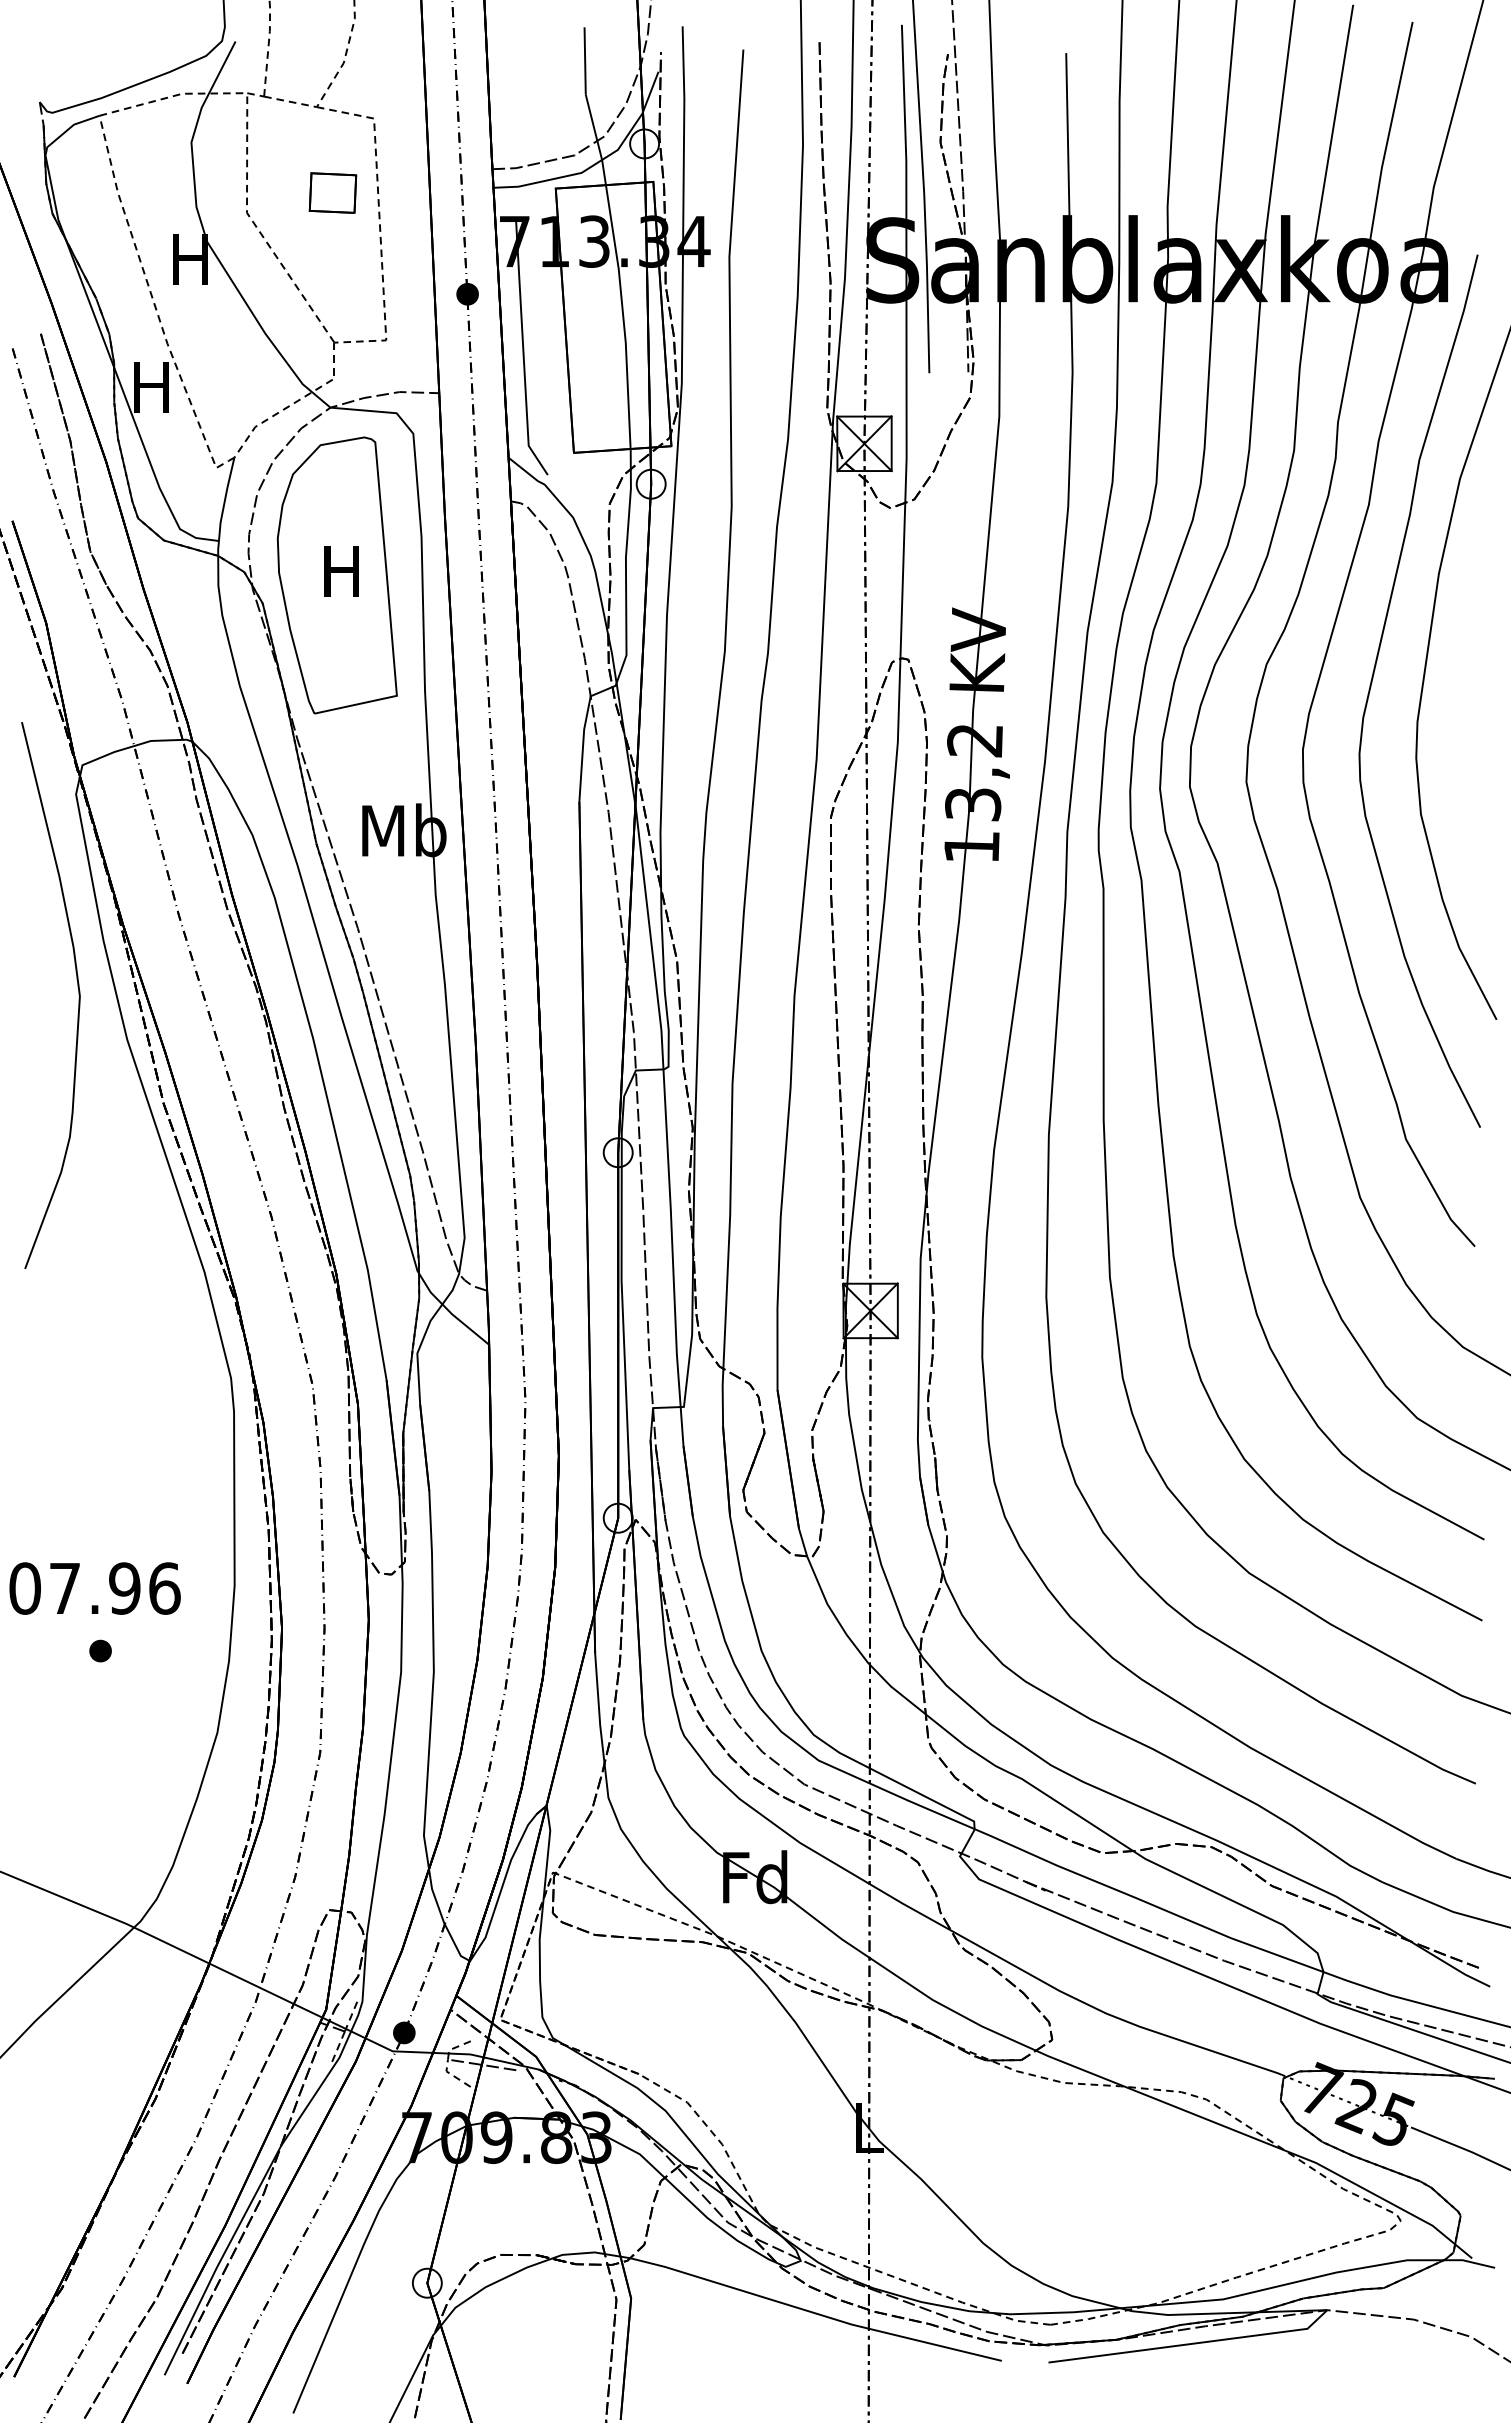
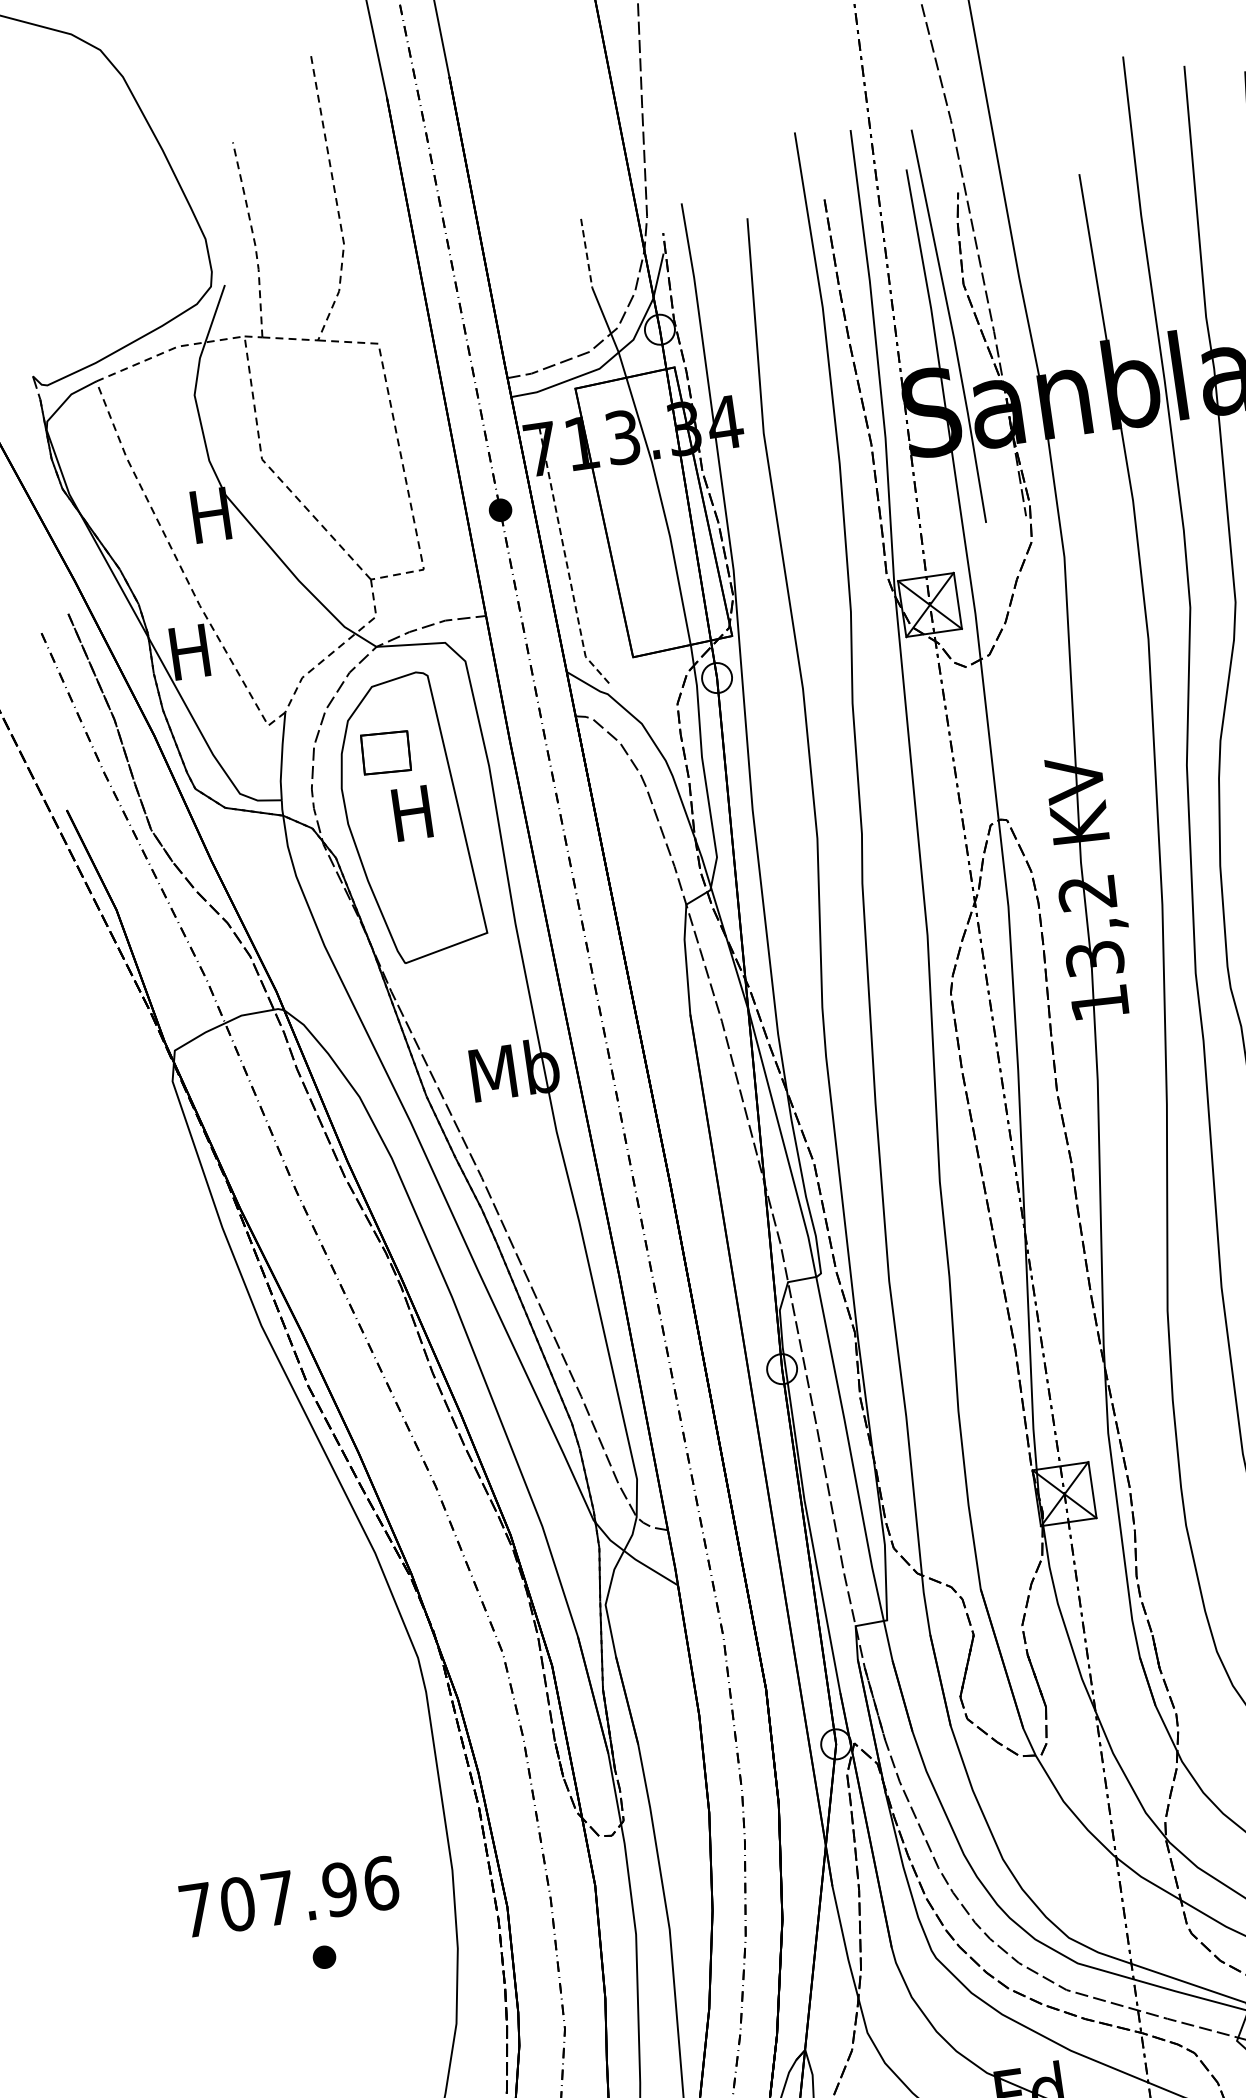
line: (585, 61) -> (587, 253), solid -> dashed
part: (332, 192) -> (385, 752), moved
line: (523, 351) -> (566, 560), solid -> dashed
curve: (78, 995) -> (204, 1287), removed

